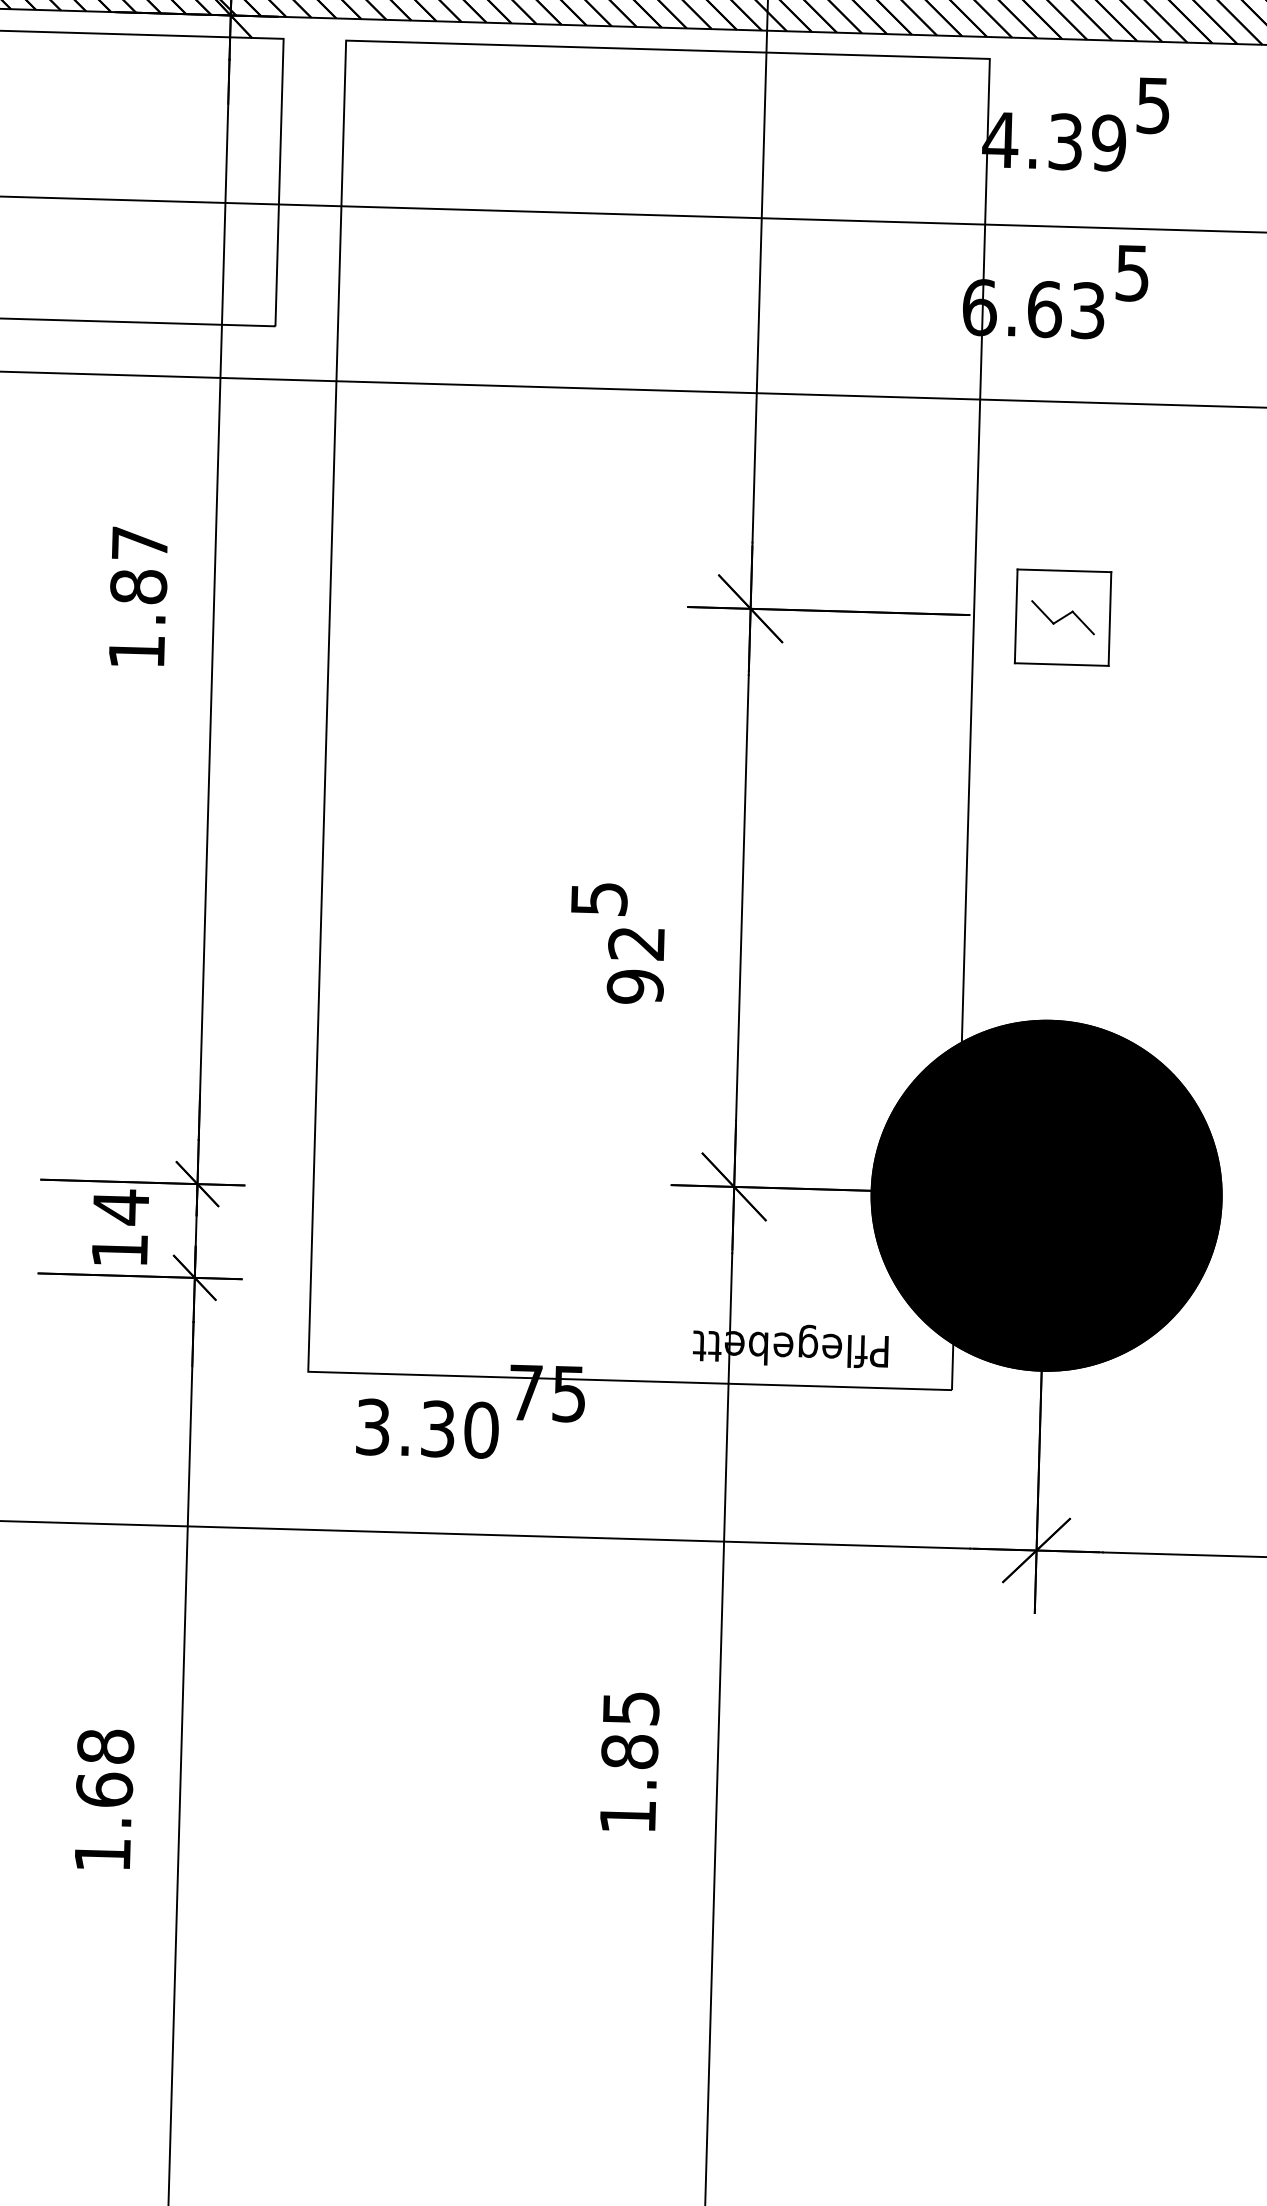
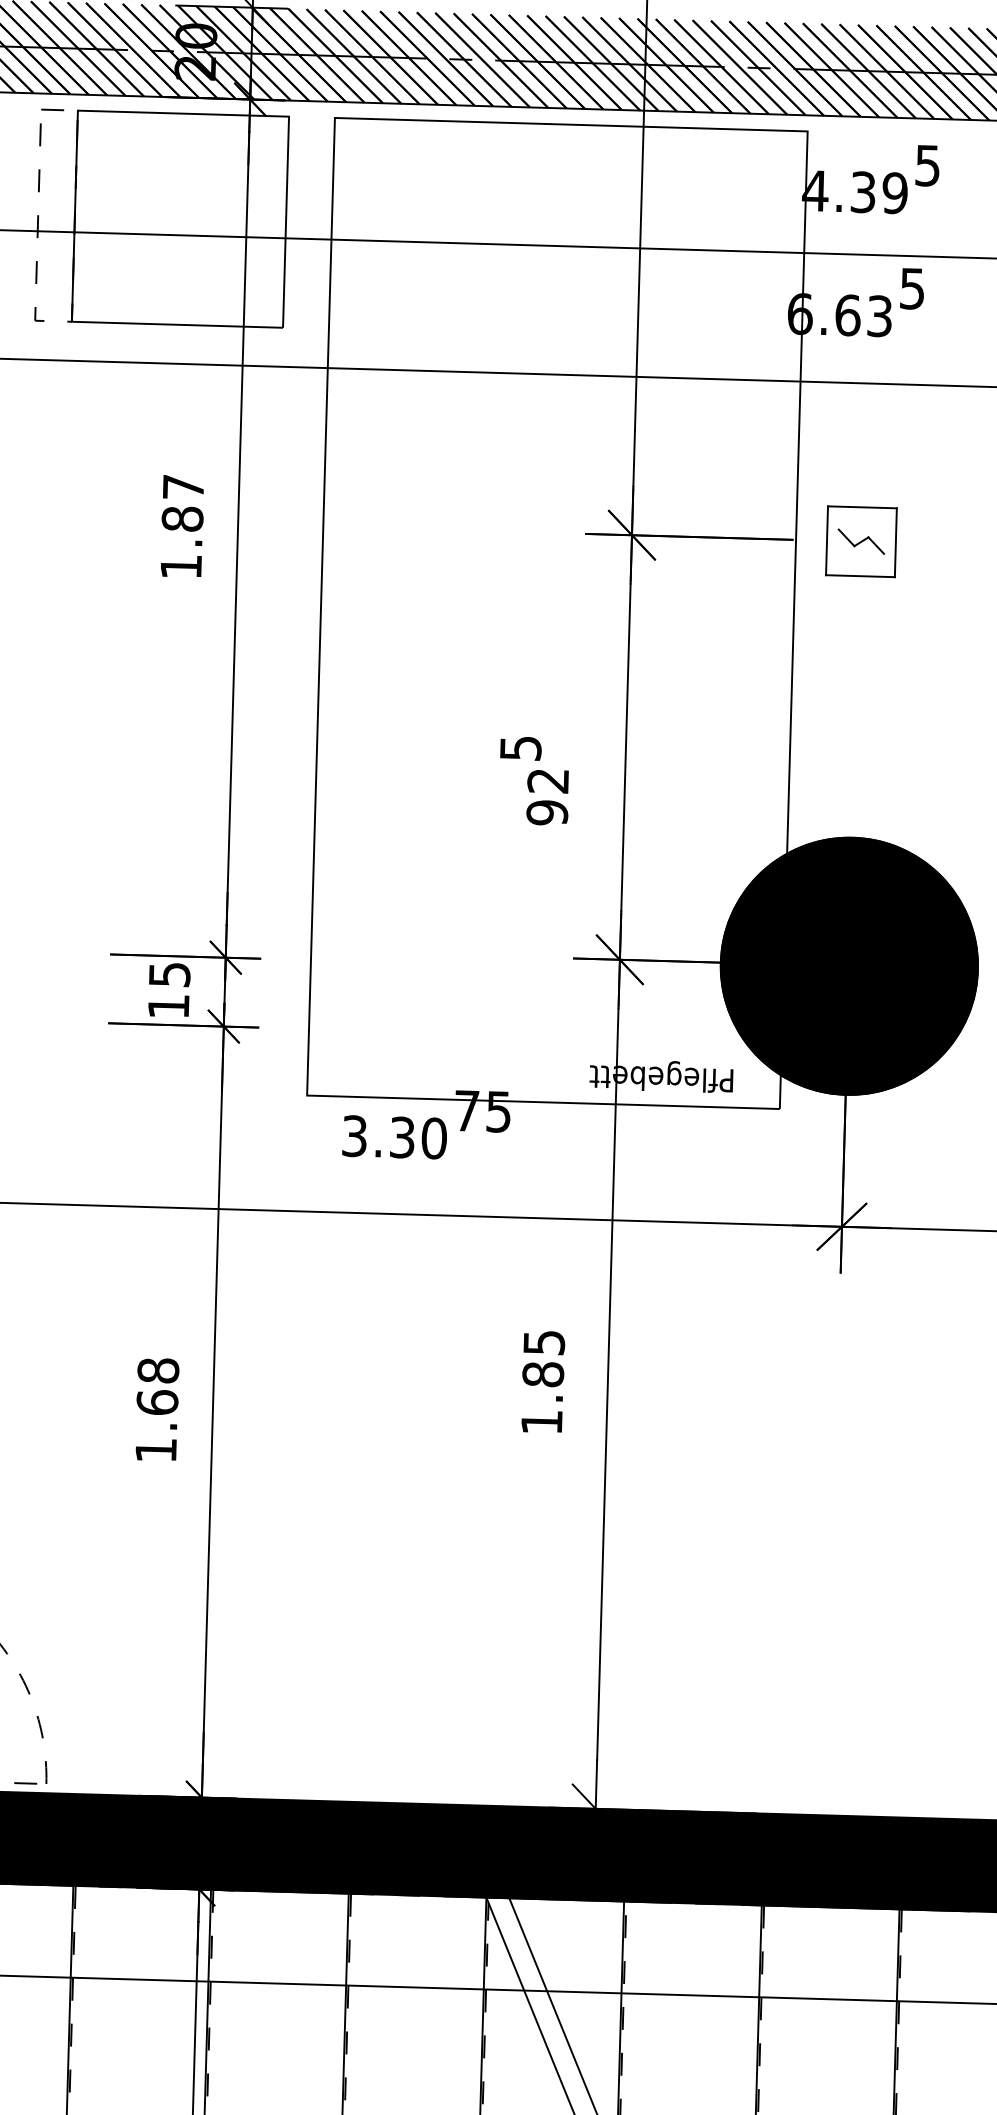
text: (120, 1206) -> (169, 974), 14 -> 15

